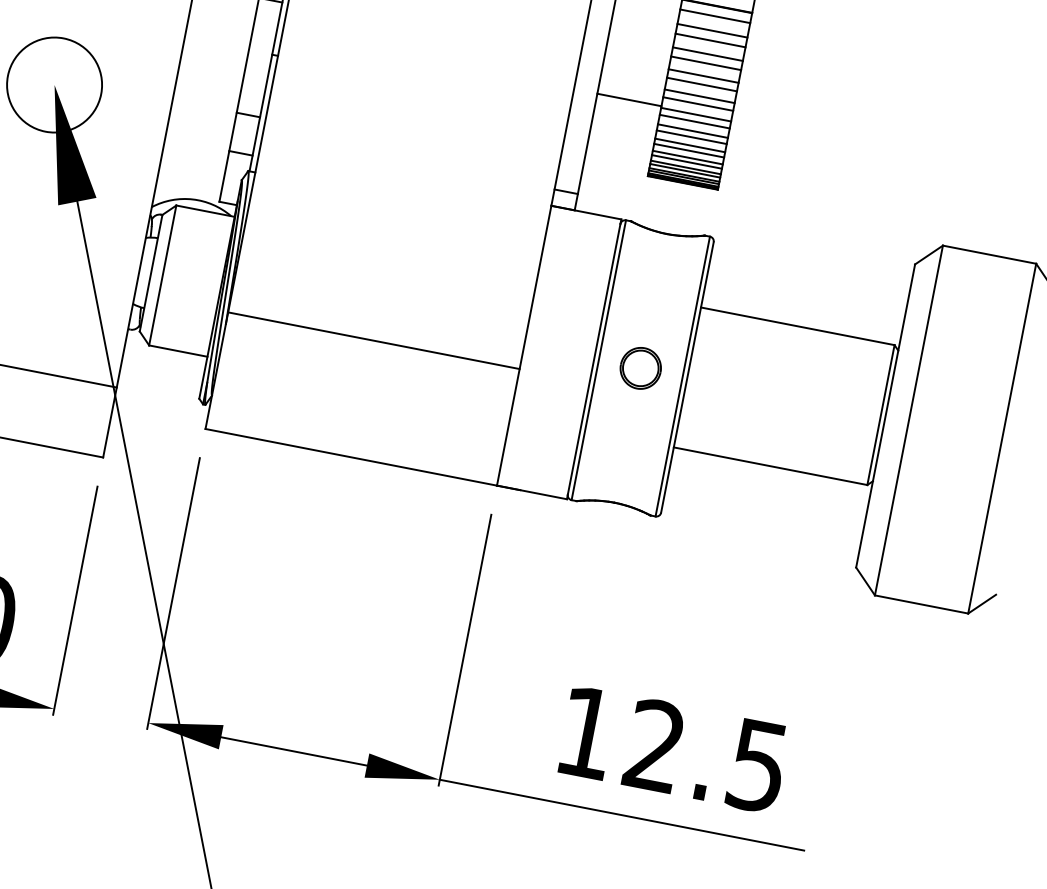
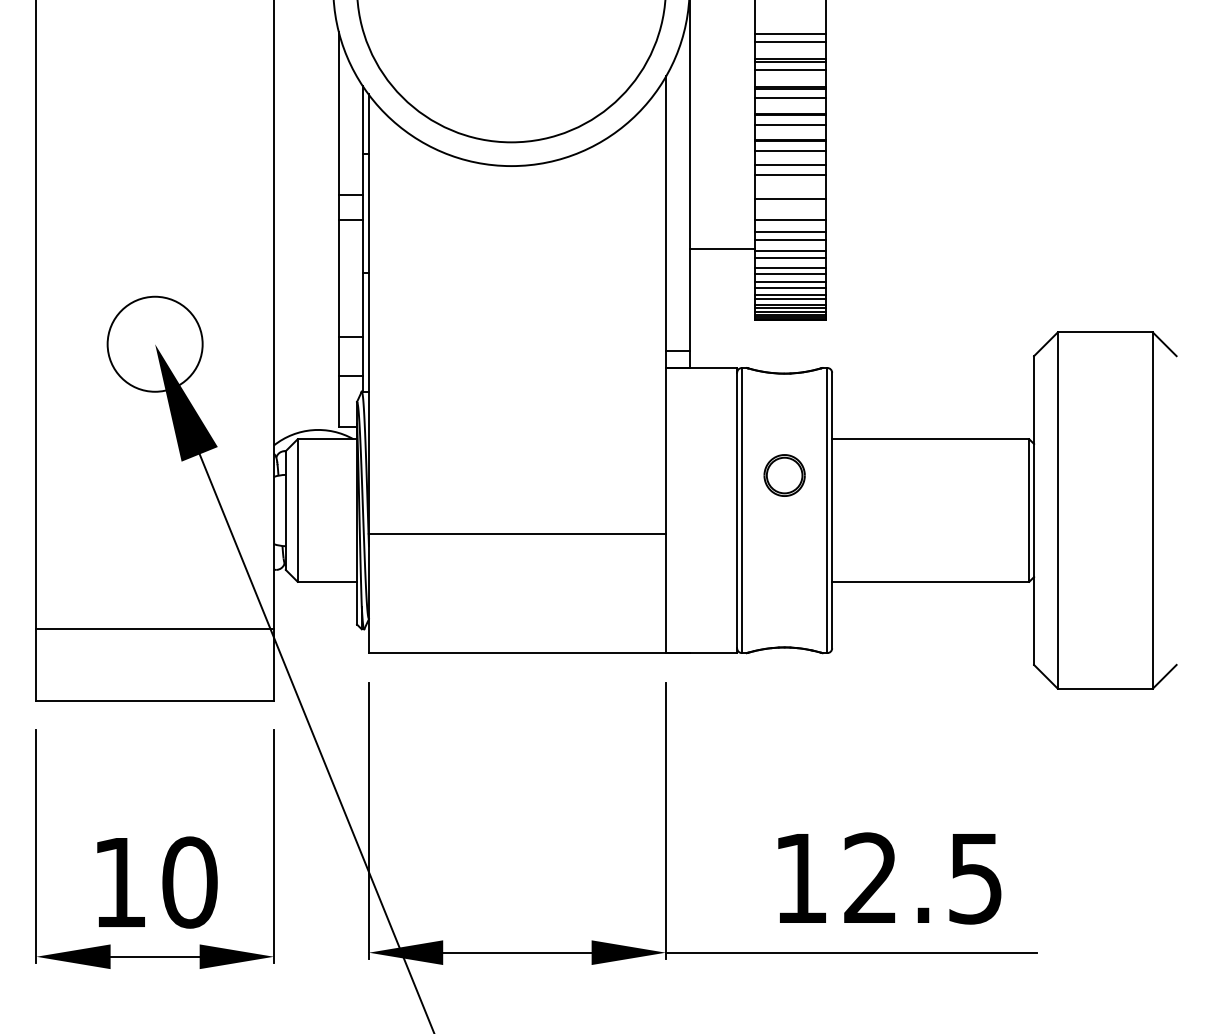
line: (707, 54) -> (790, 189), removed
line: (703, 75) -> (790, 211), removed
part: (640, 368) -> (784, 475), moved

